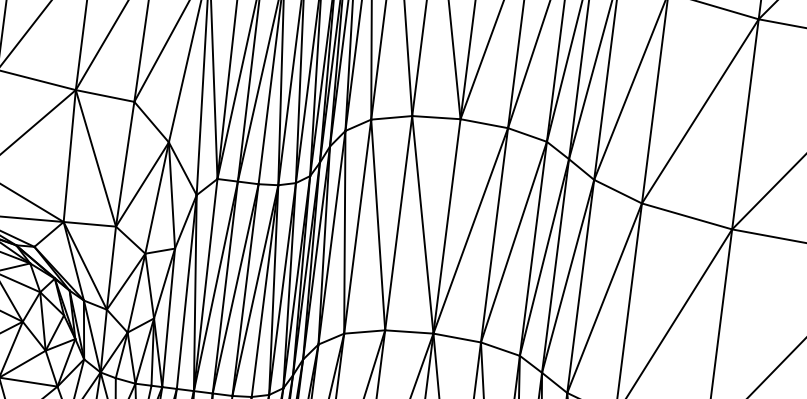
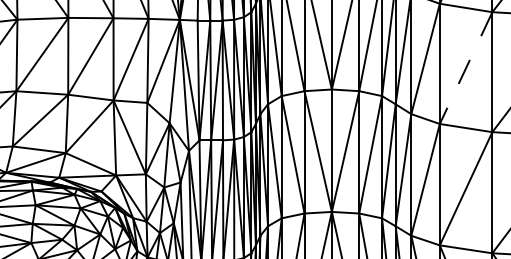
line: (700, 112) -> (466, 68), solid -> dashed

